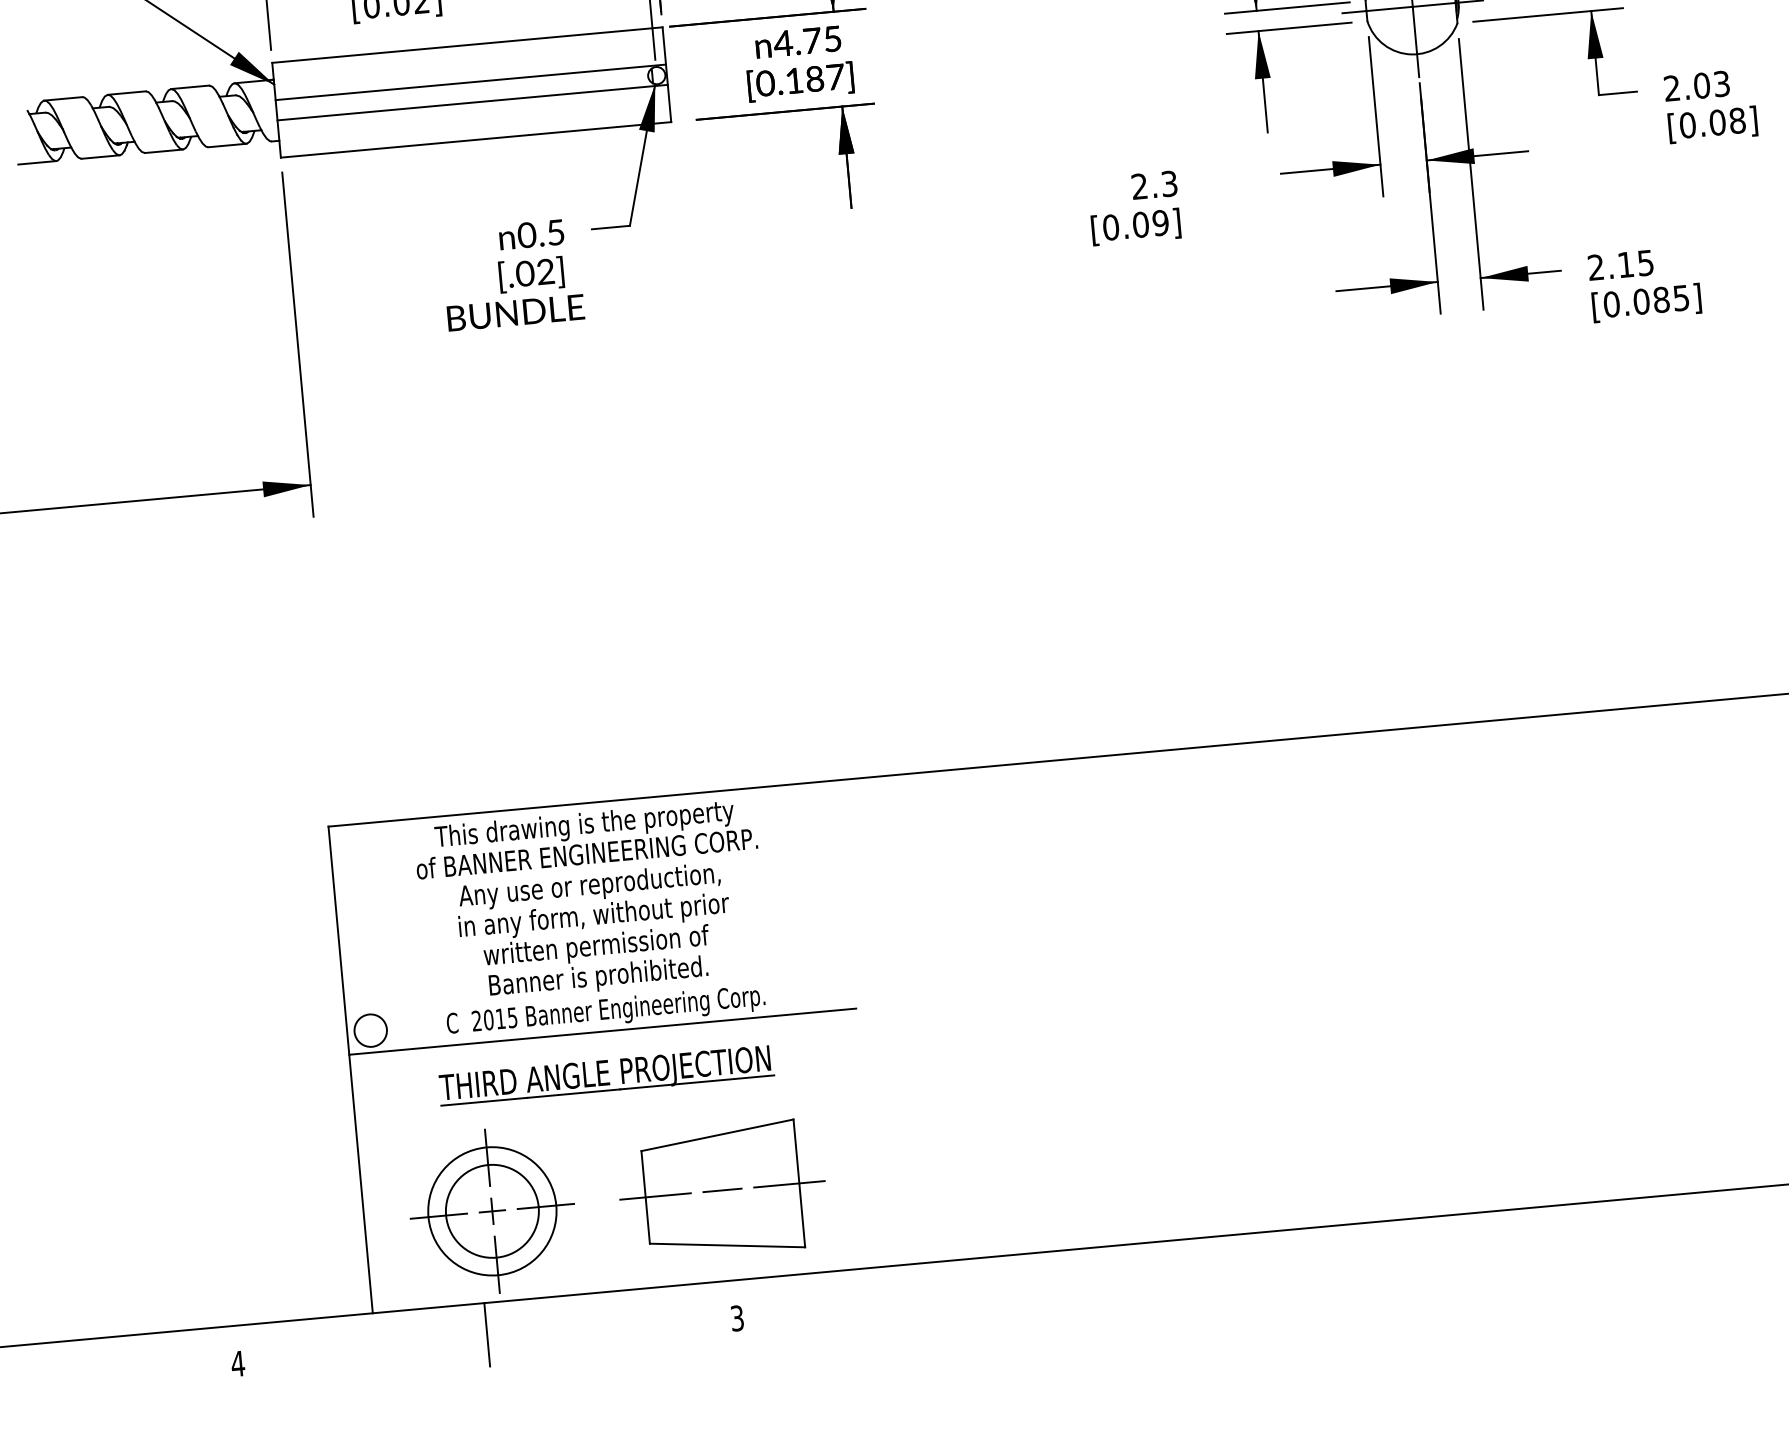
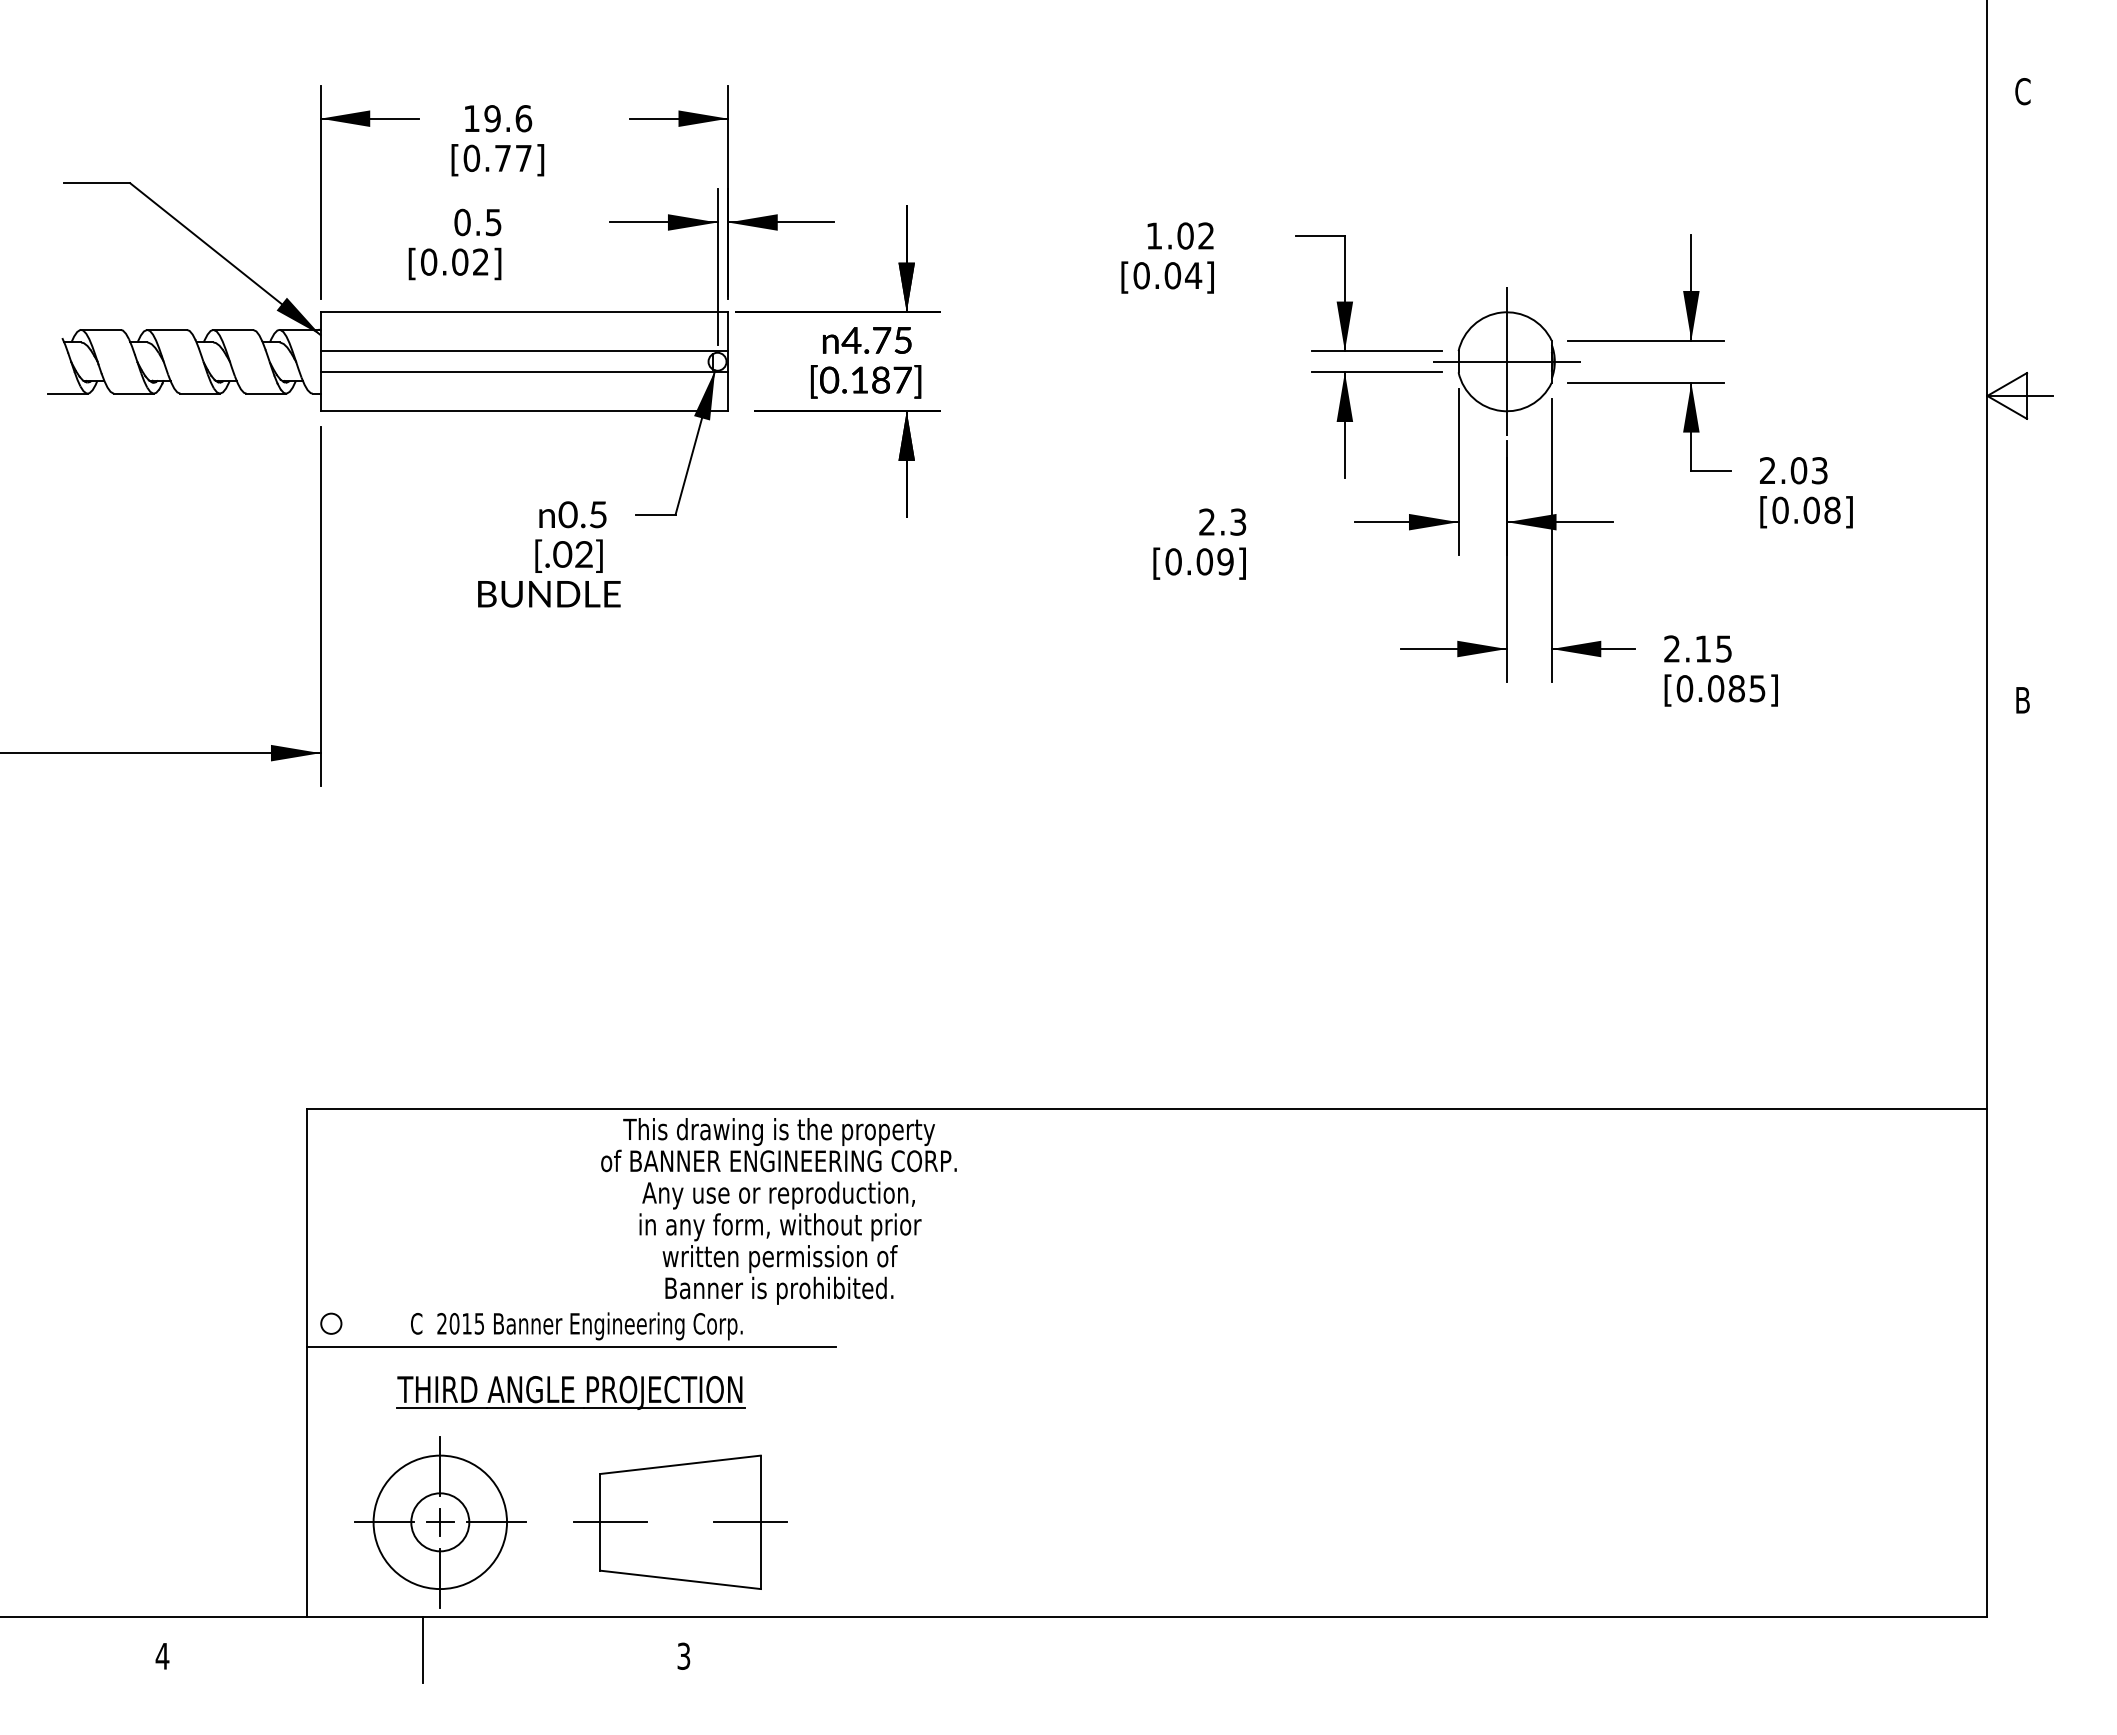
text: (590, 902) -> (778, 1211), moved
circle: (370, 1030) -> (331, 1323), size x0.6
line: (722, 1190) -> (680, 1522), removed
circle: (491, 1210) -> (439, 1521), size x0.6

